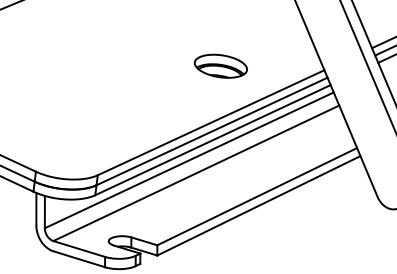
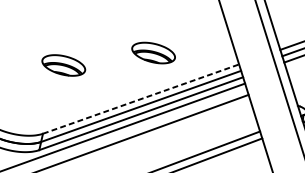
part: (114, 90) -> (63, 64), added
line: (211, 122) -> (141, 98), solid -> dashed

